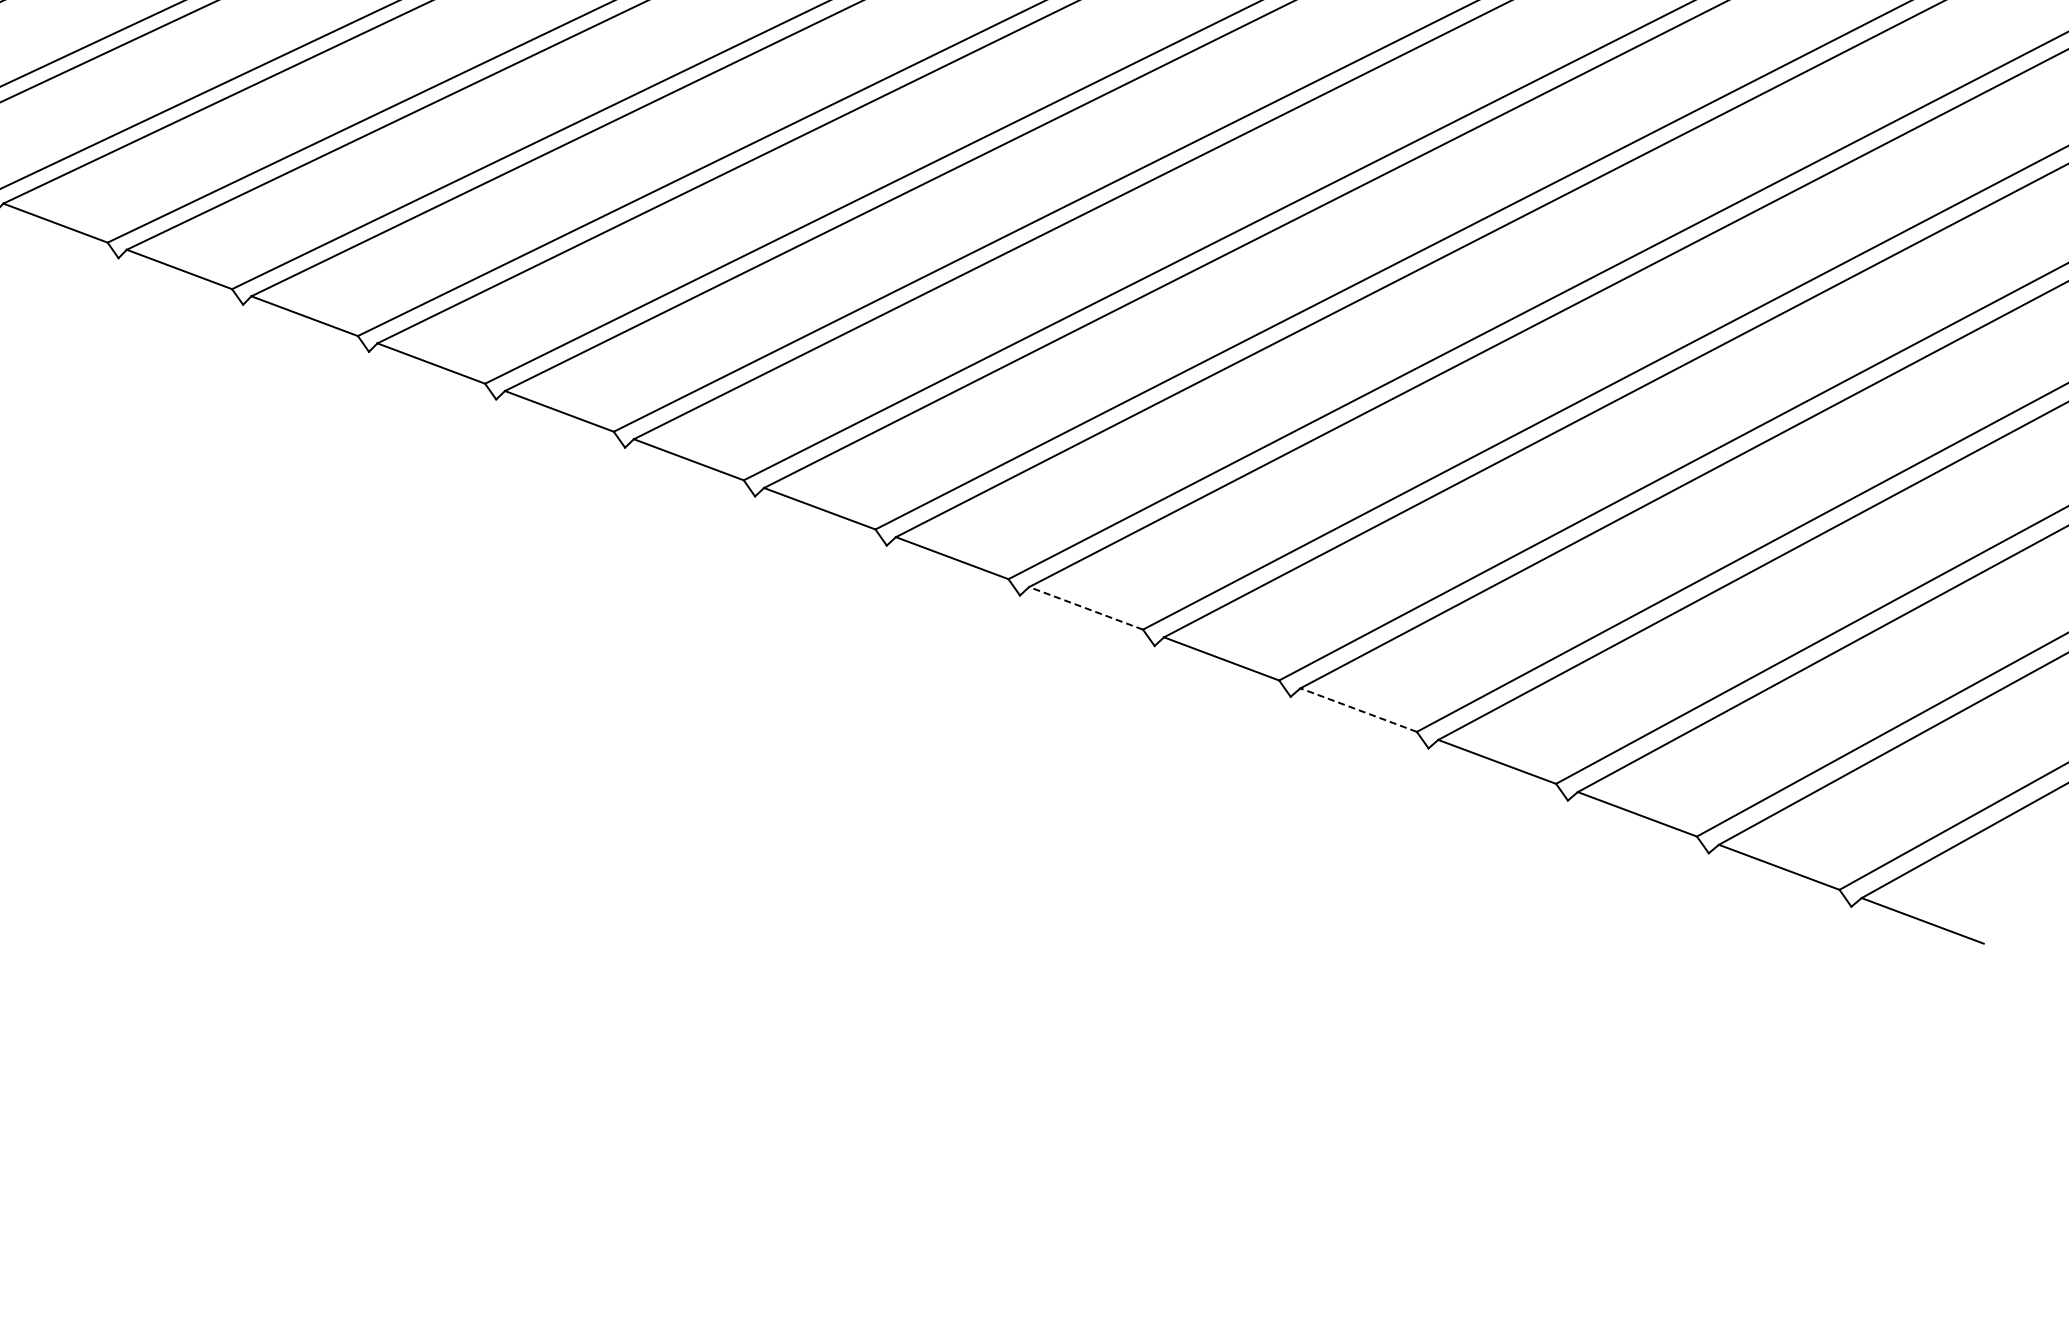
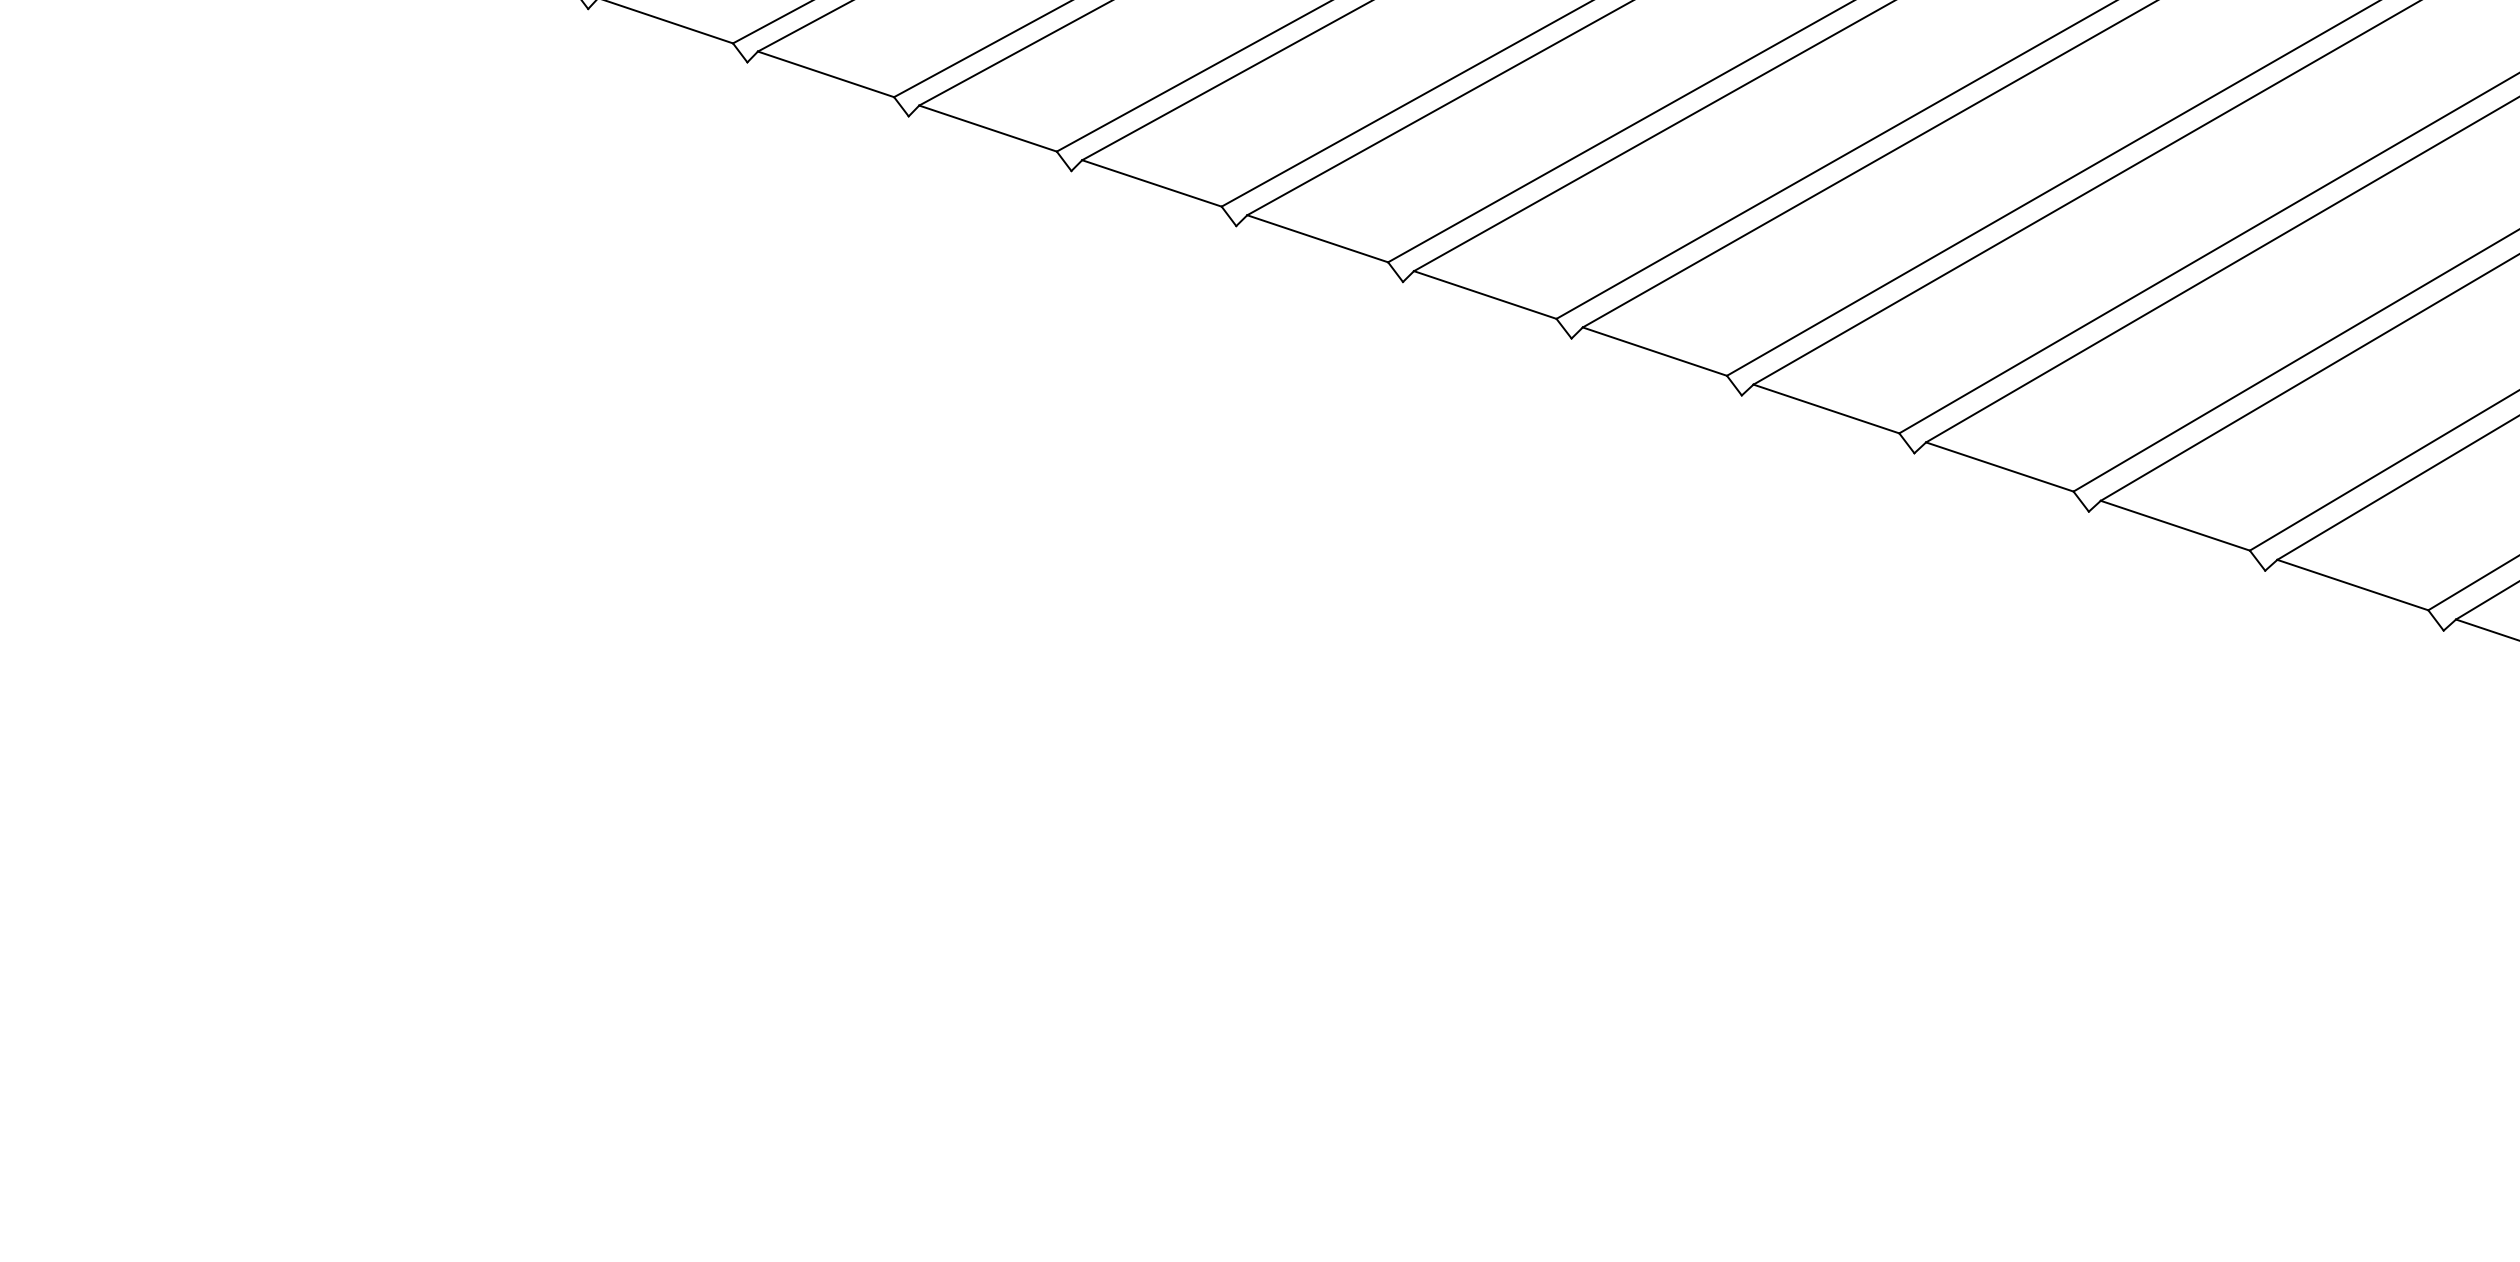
line: (1086, 608) -> (1485, 295), dashed -> solid
line: (1358, 709) -> (1826, 408), dashed -> solid

